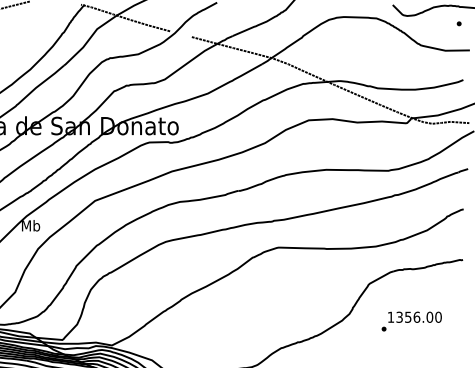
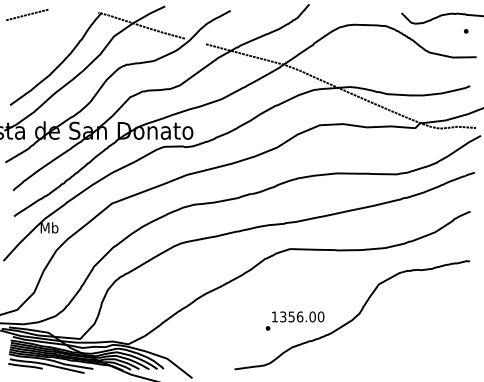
text: (411, 320) -> (294, 320), moved

